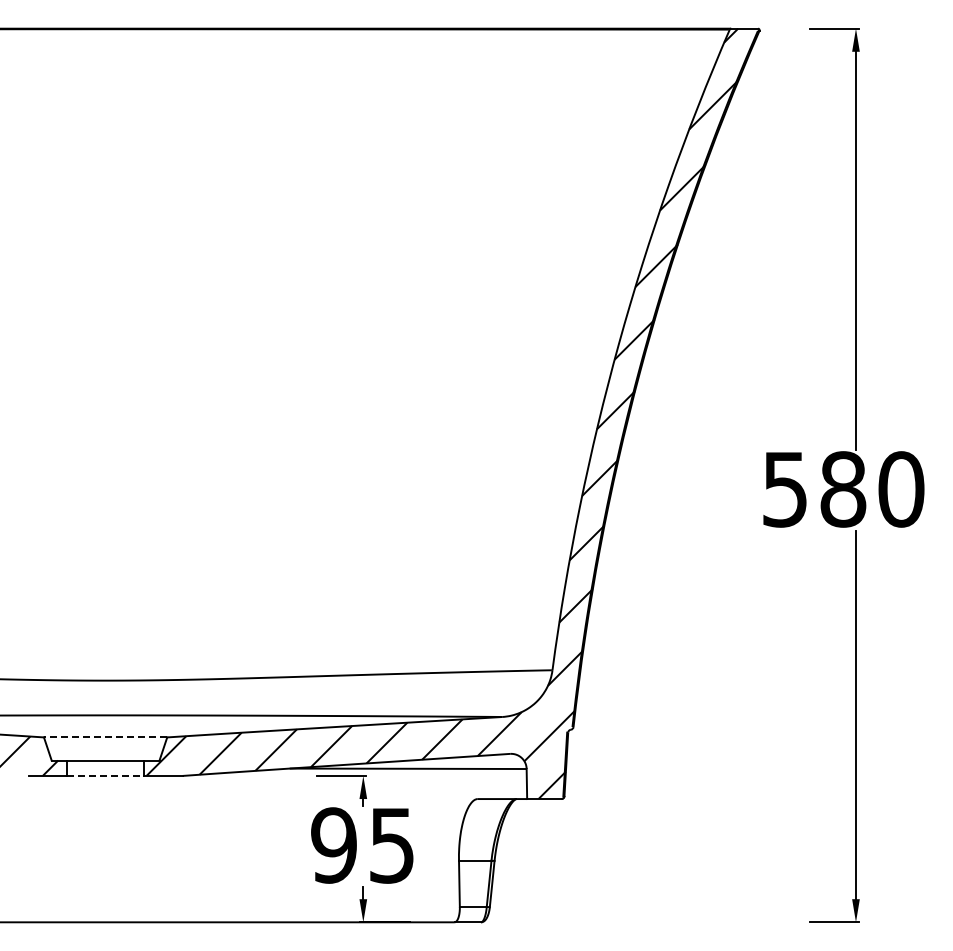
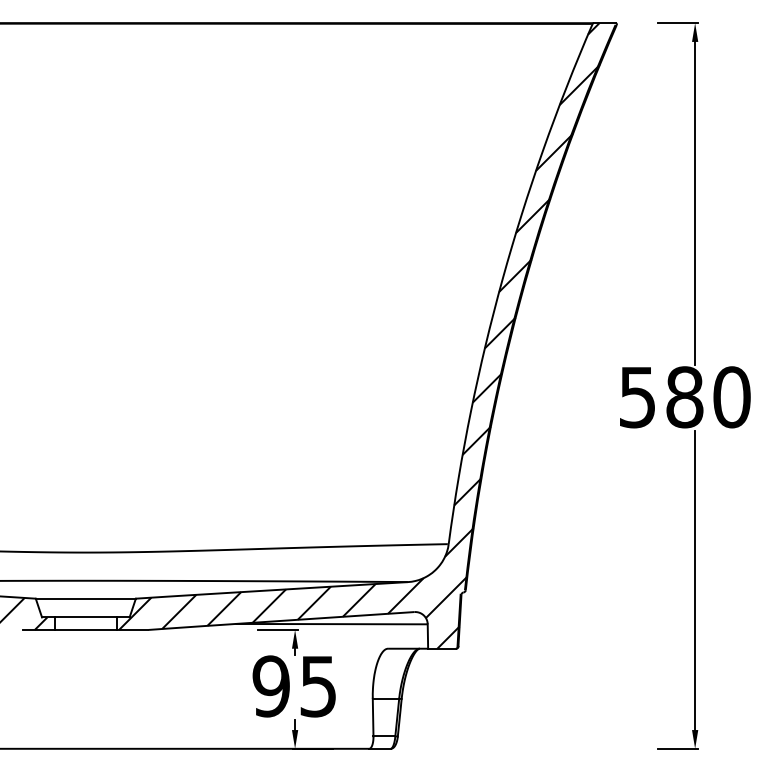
line: (104, 737) -> (84, 598), dashed -> solid
line: (105, 775) -> (85, 629), dashed -> solid

